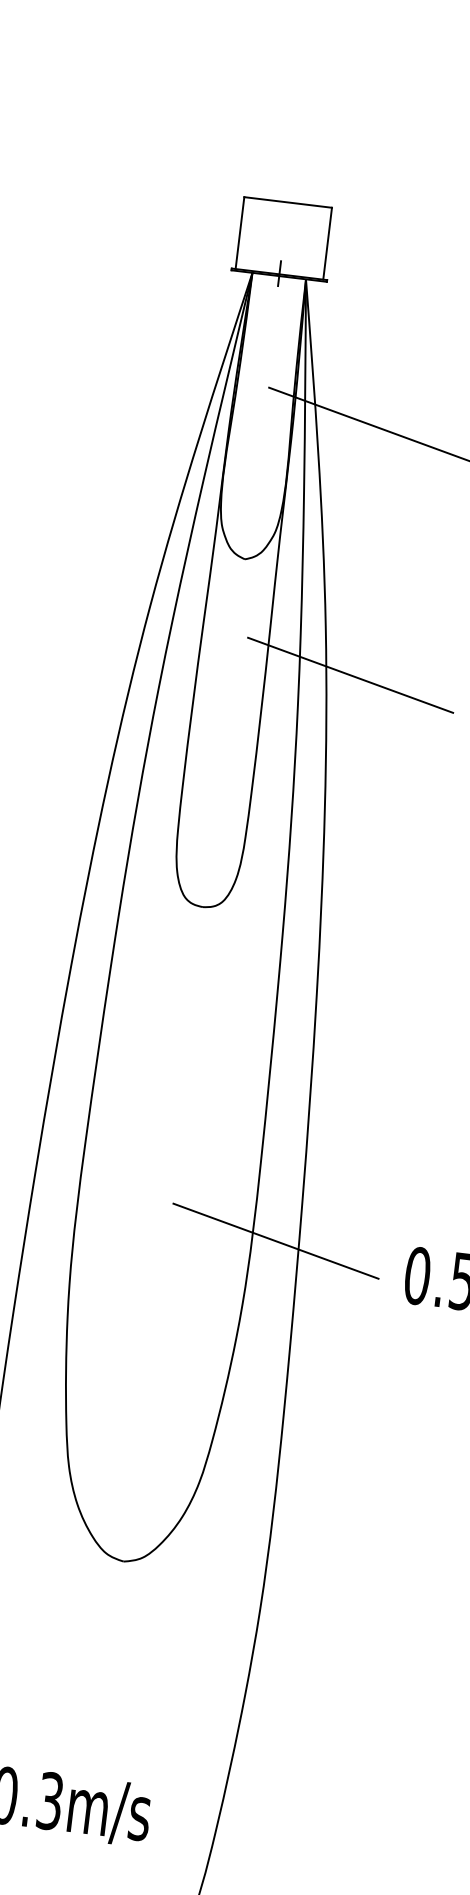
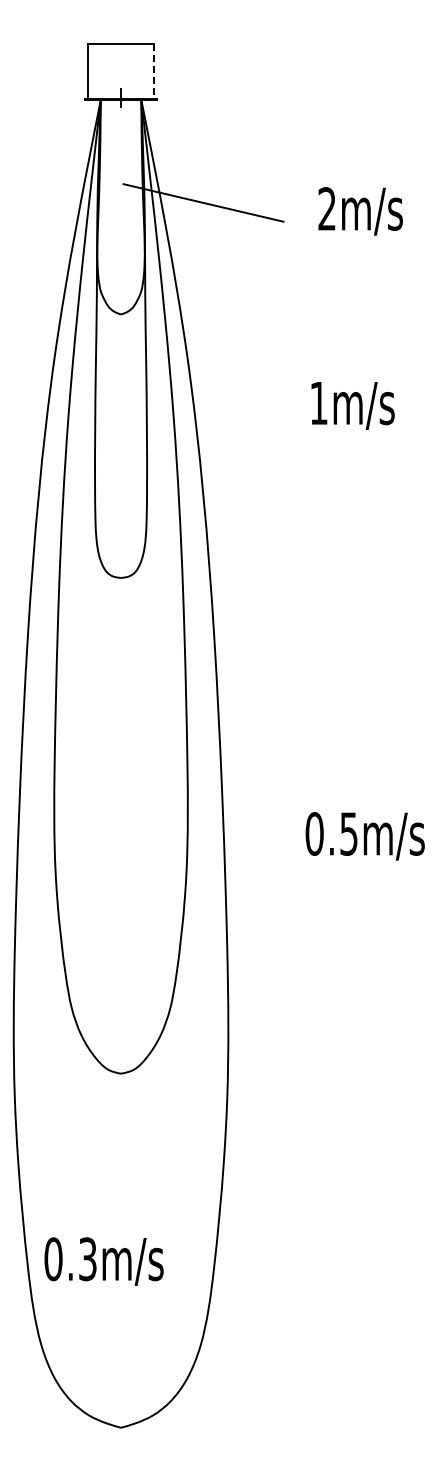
line: (327, 243) -> (154, 71), solid -> dashed
line: (350, 675) -> (210, 391), removed
line: (275, 1240) -> (205, 820), removed

